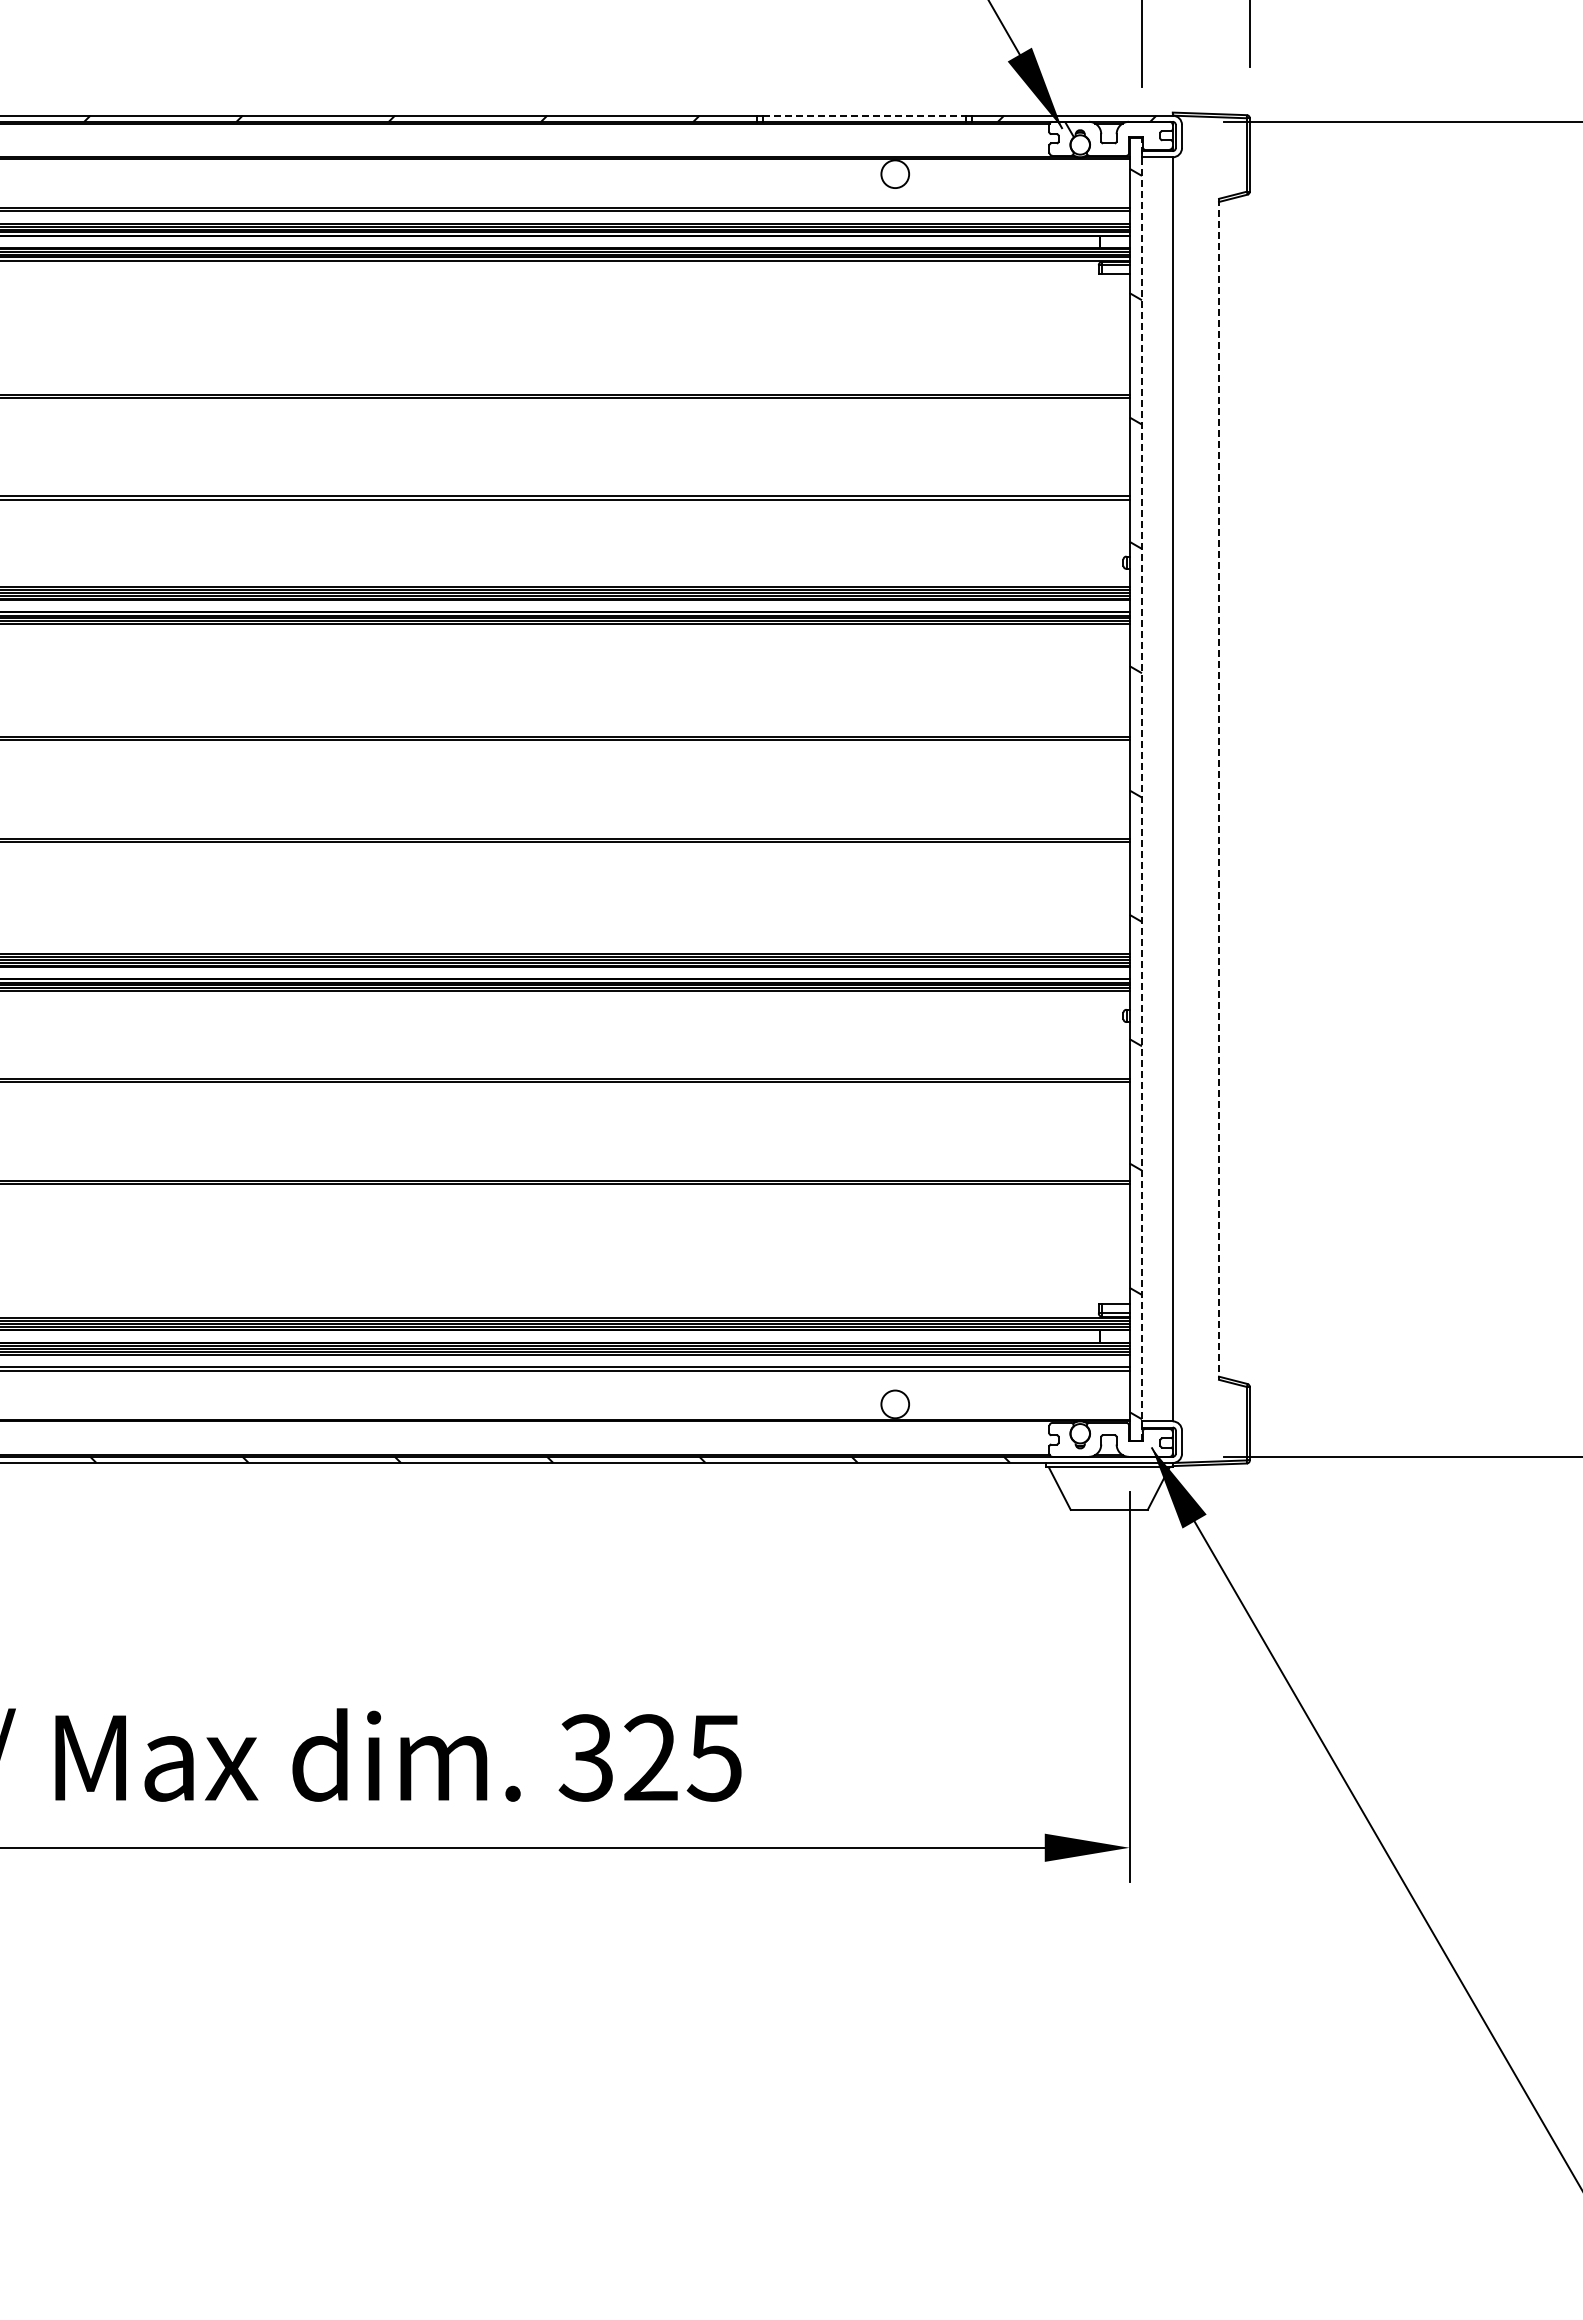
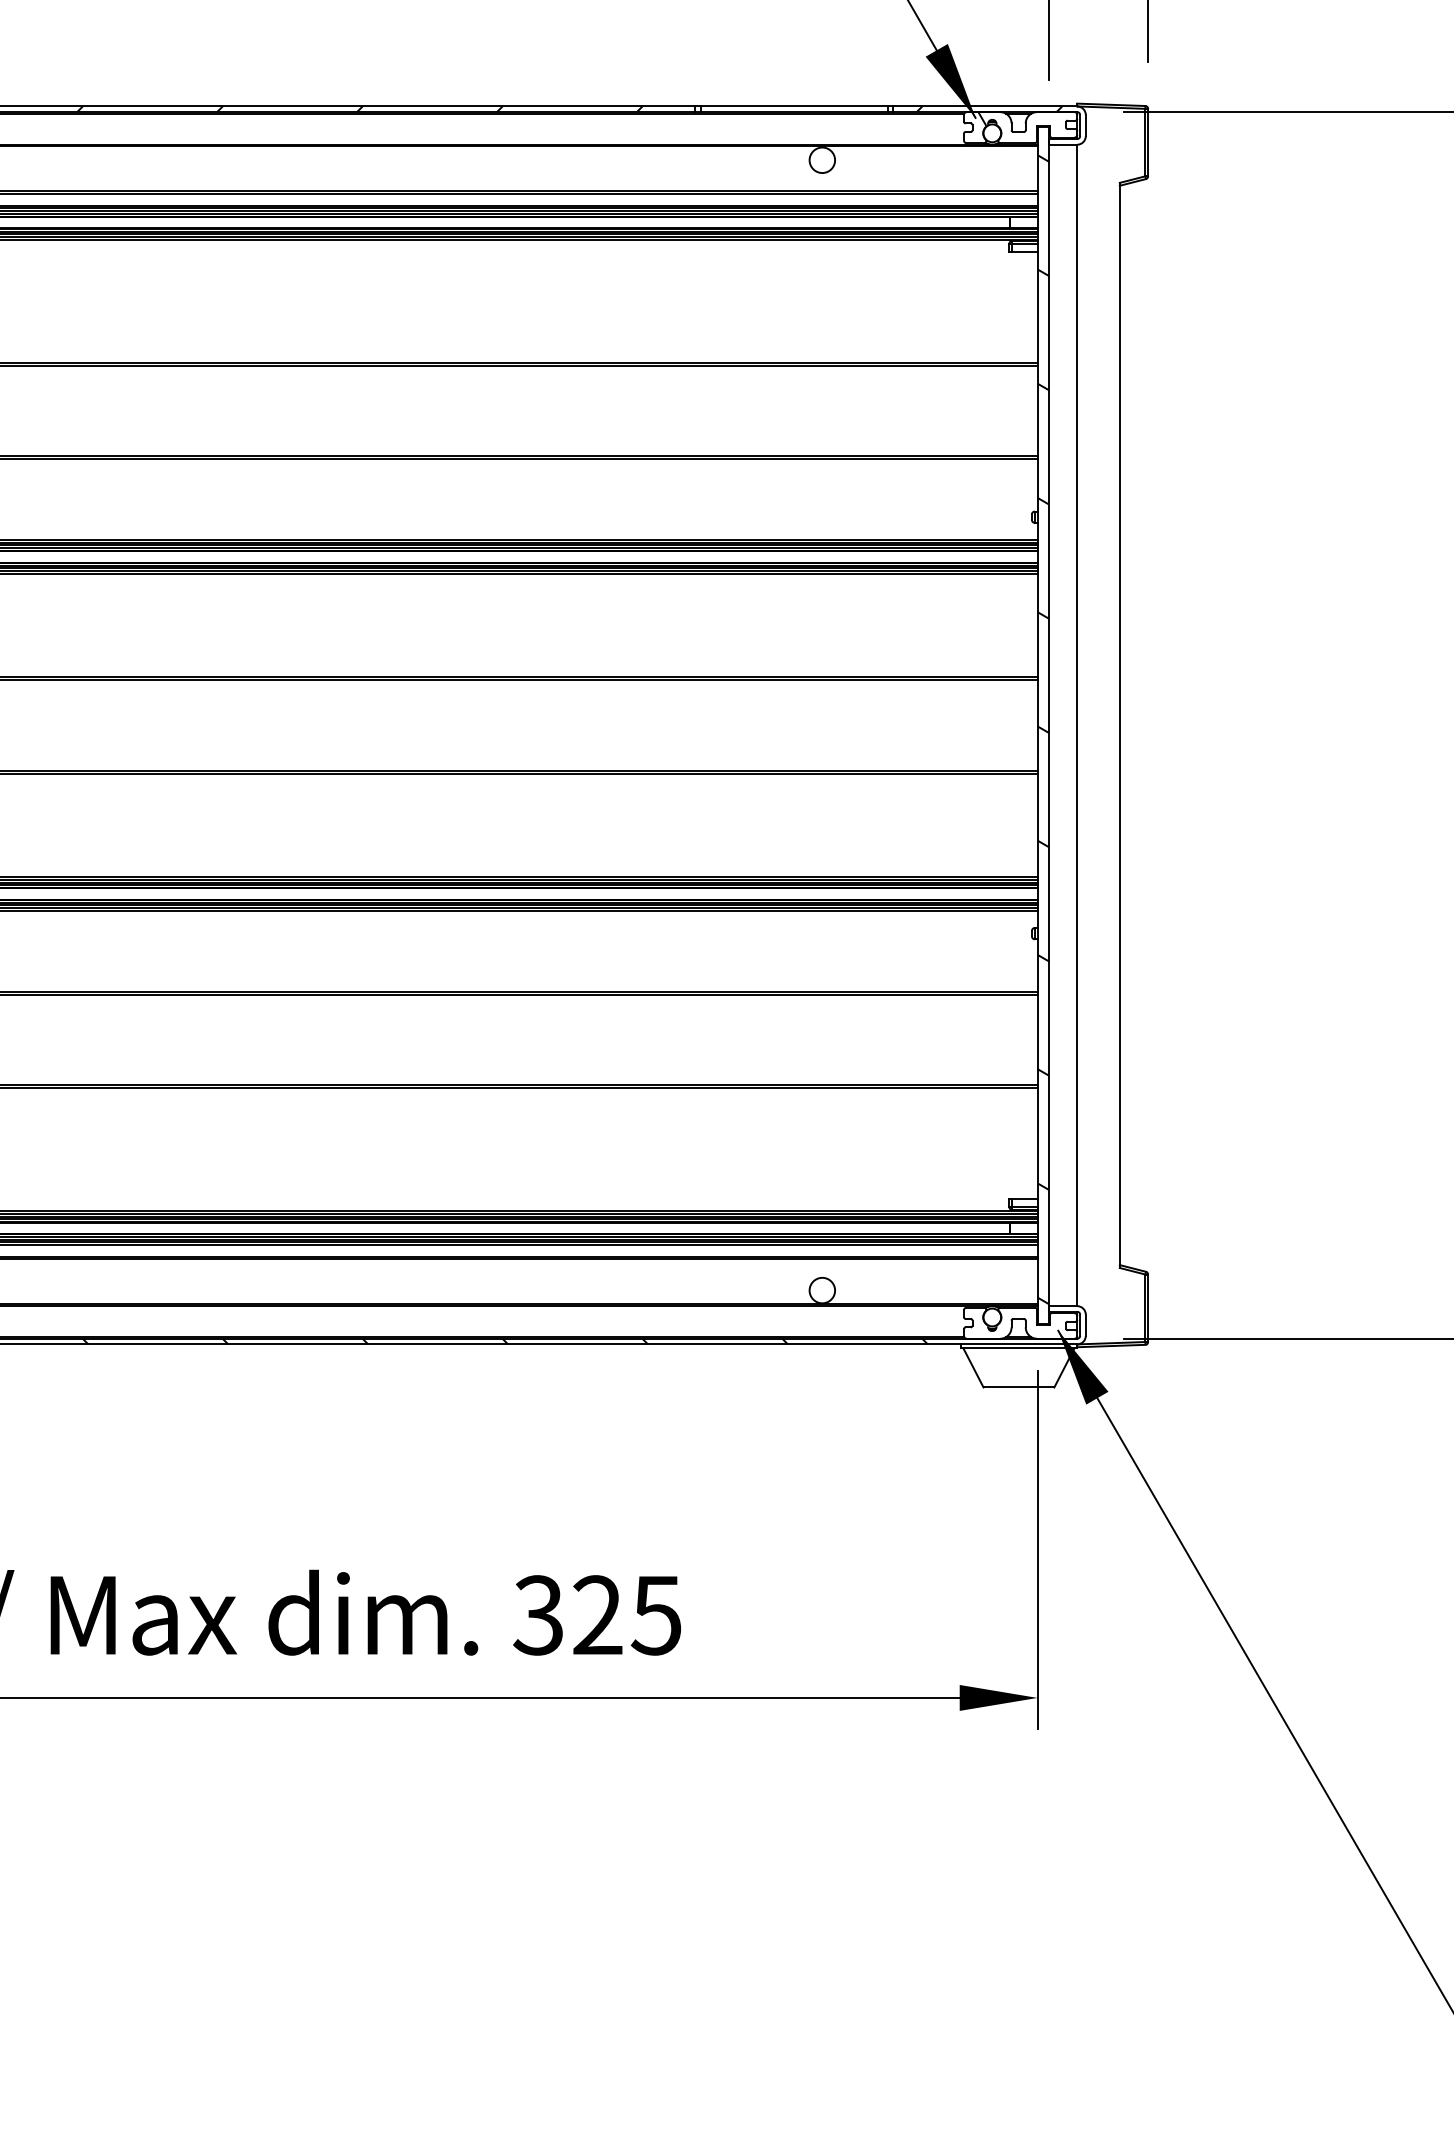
line: (864, 115) -> (794, 106), dashed -> solid
line: (1141, 788) -> (1048, 724), dashed -> solid
line: (1219, 789) -> (1120, 725), dashed -> solid

